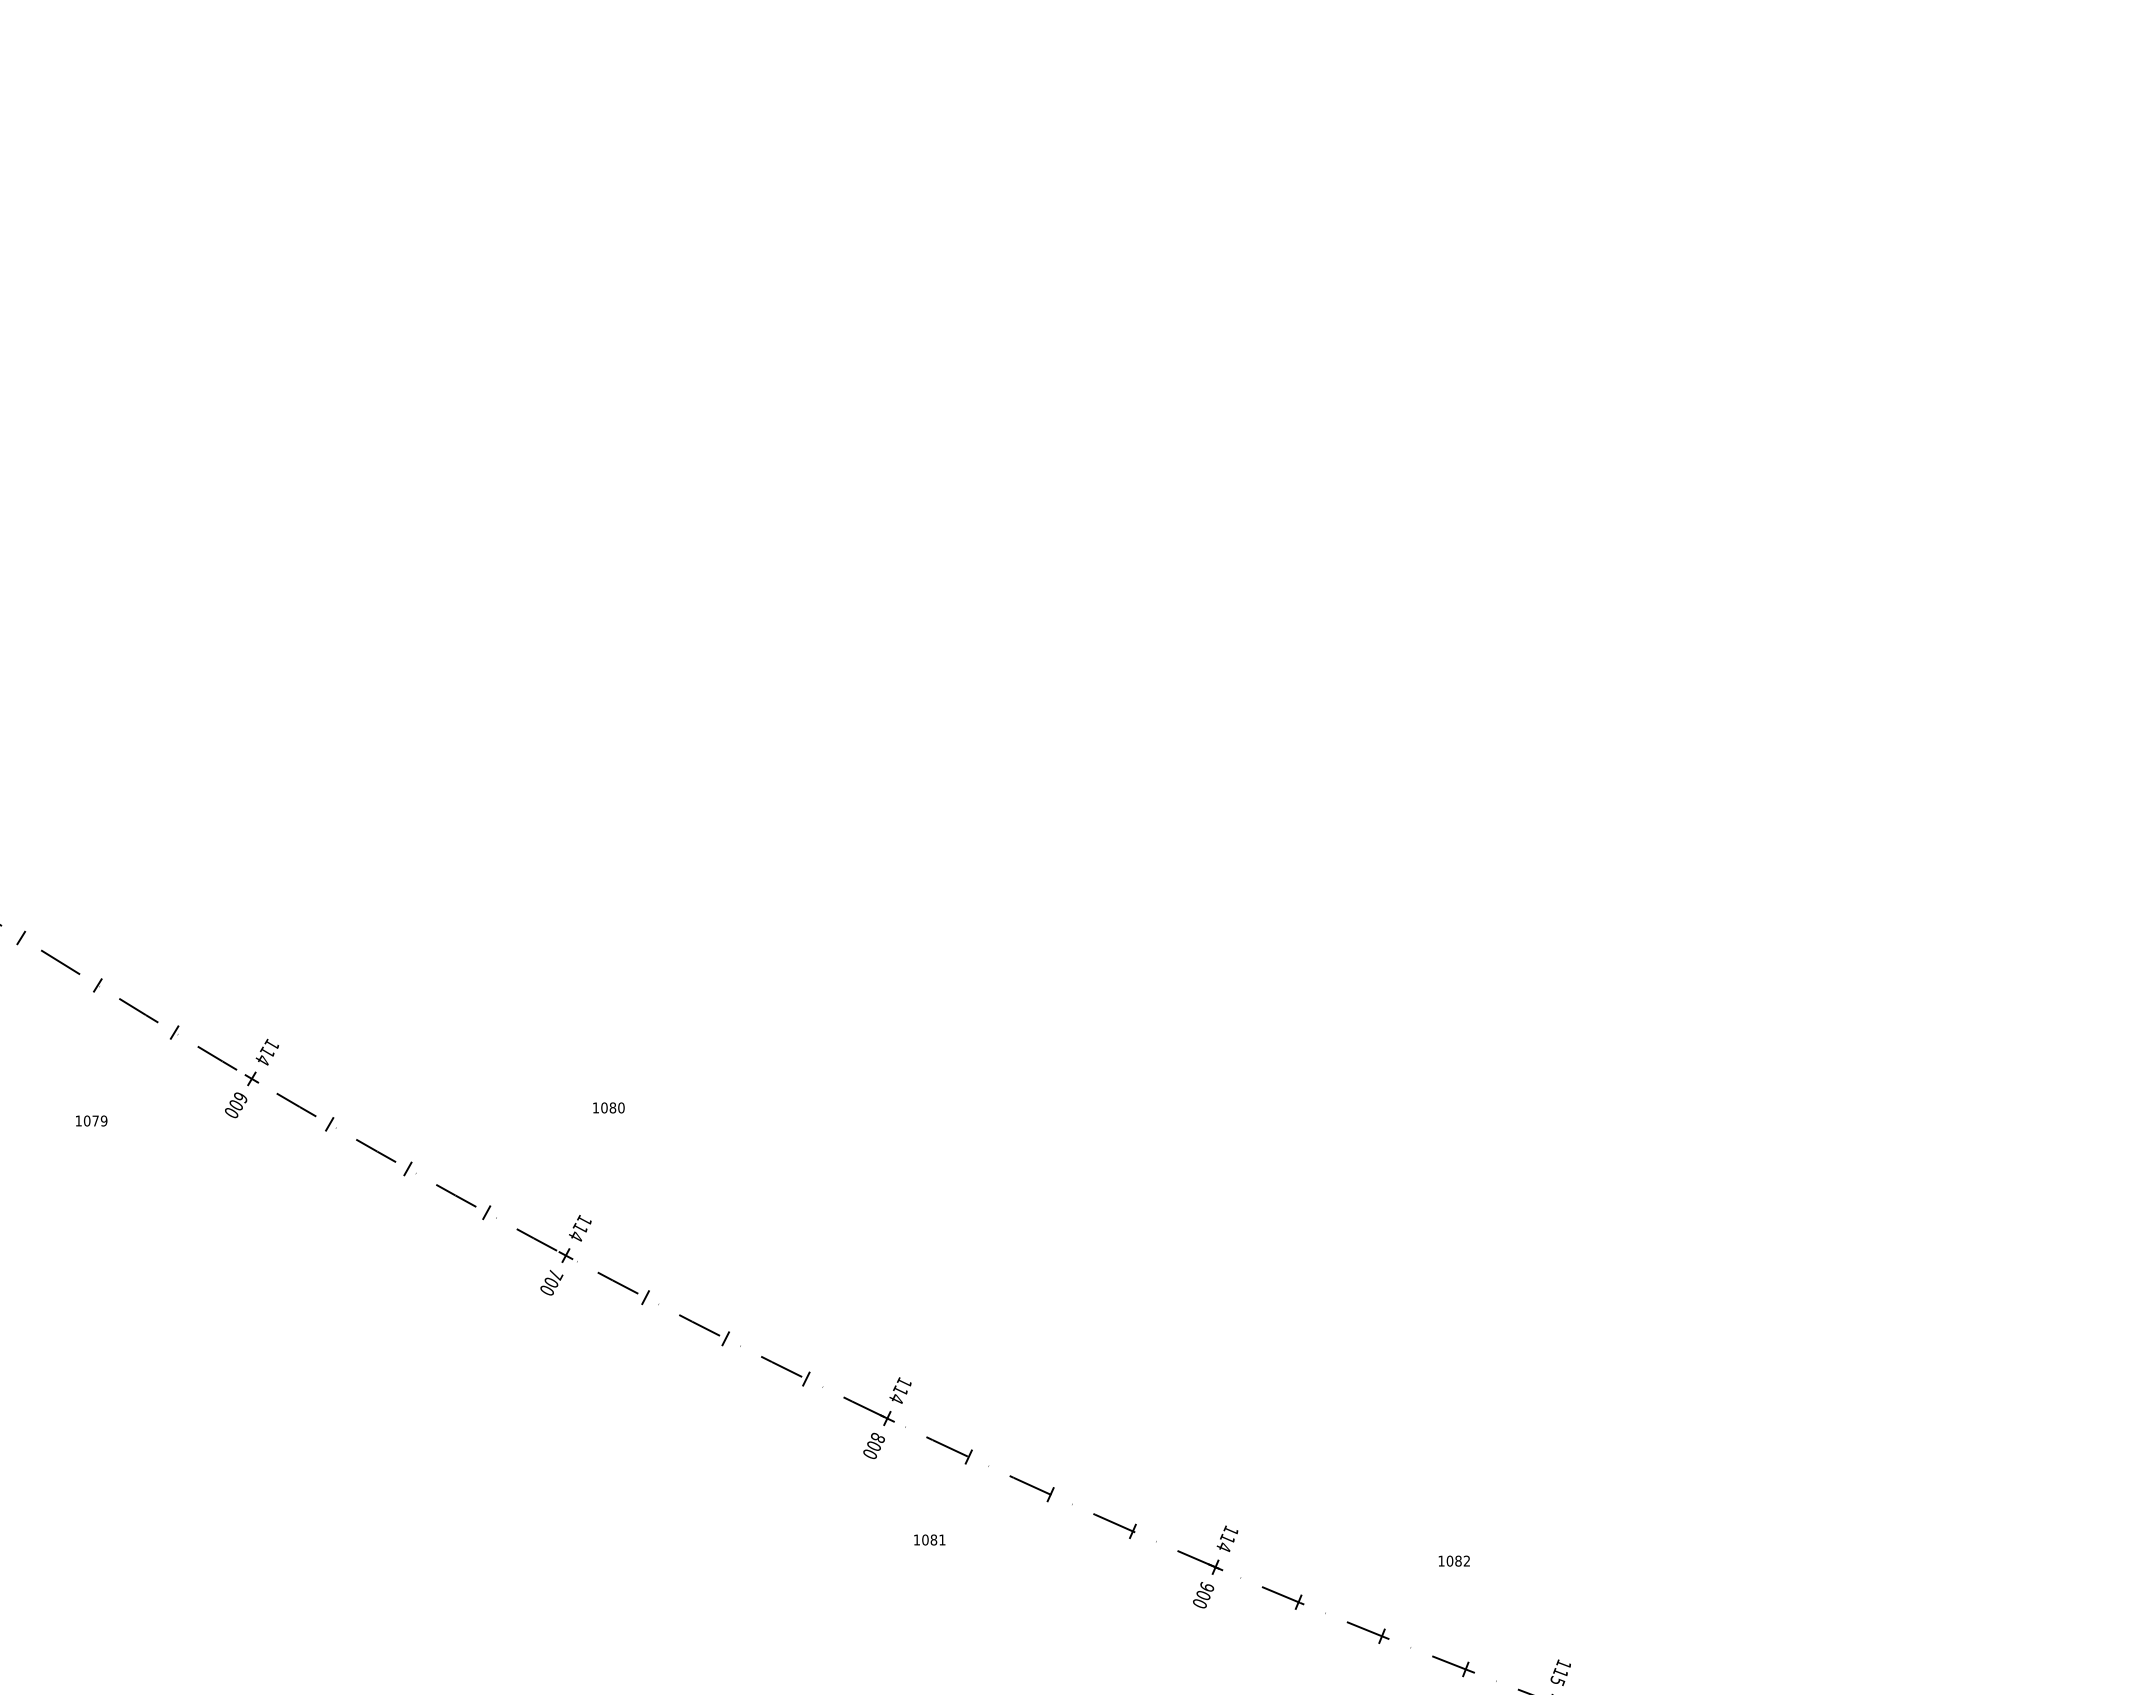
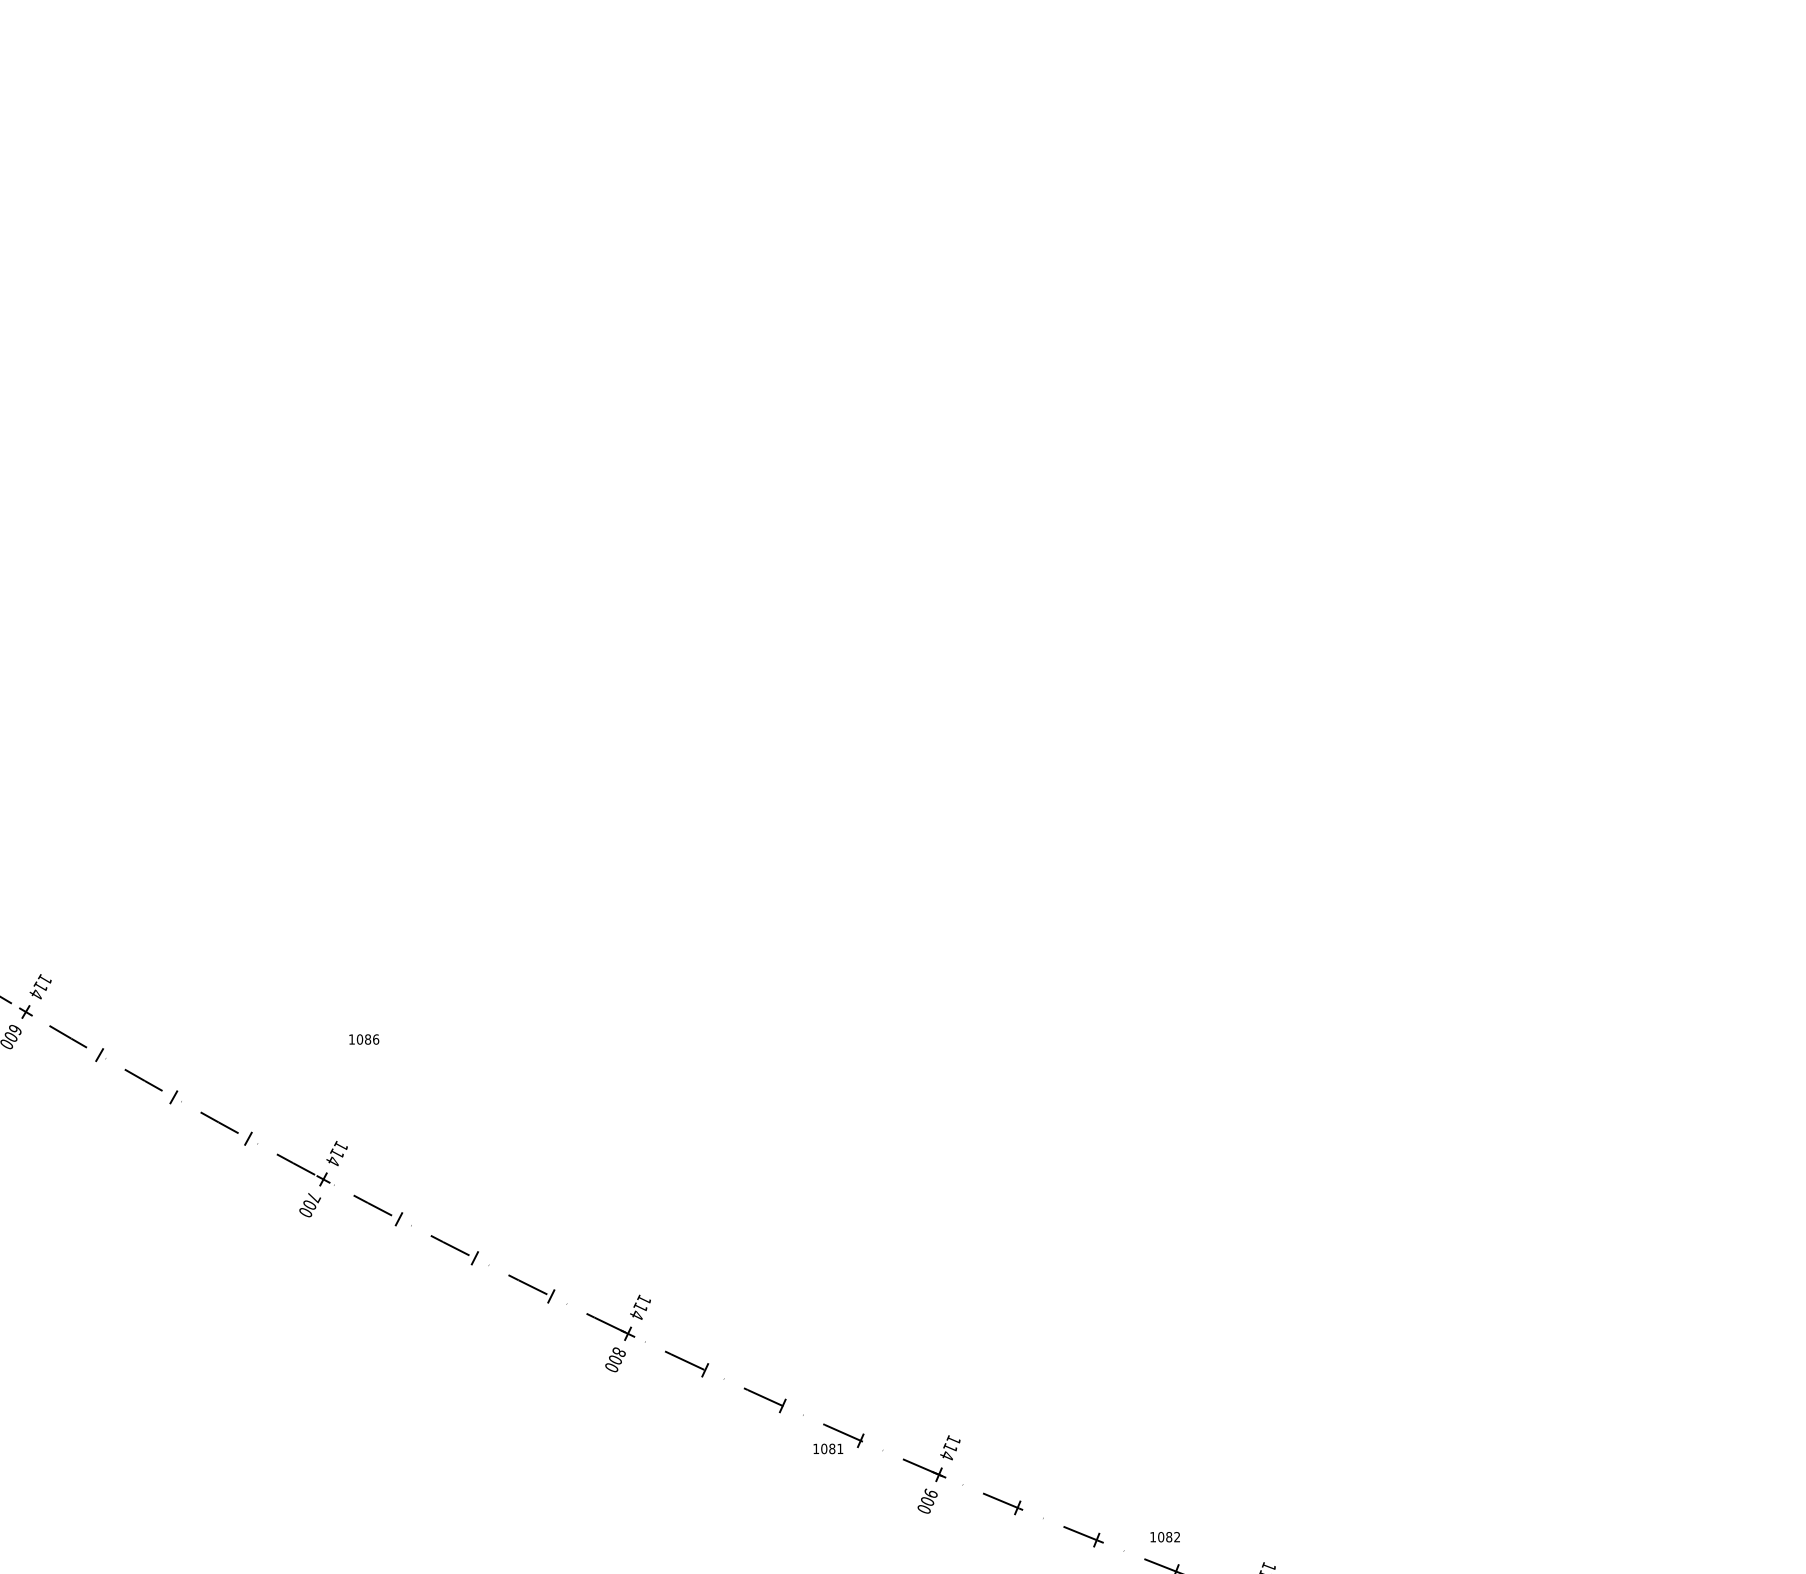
text: (621, 1107) -> (376, 1039), 1080 -> 1086
text: (929, 1539) -> (828, 1448), moved
text: (1453, 1560) -> (1164, 1536), moved

